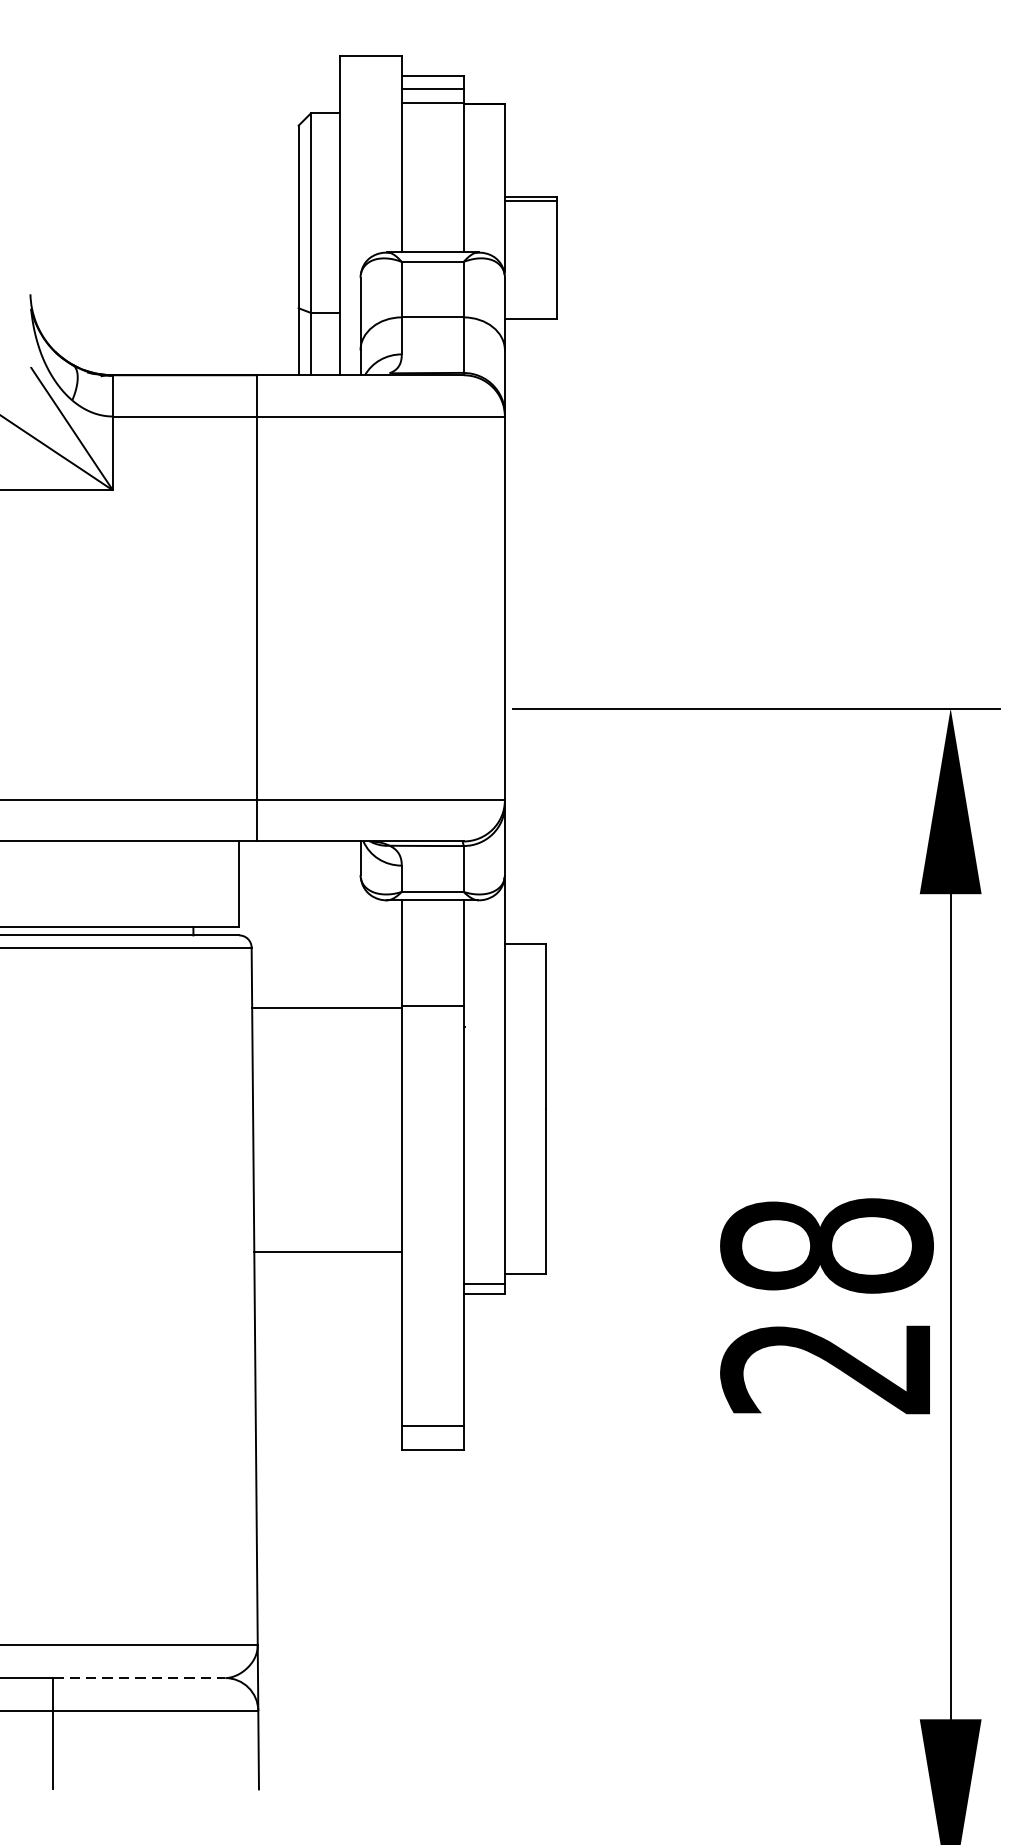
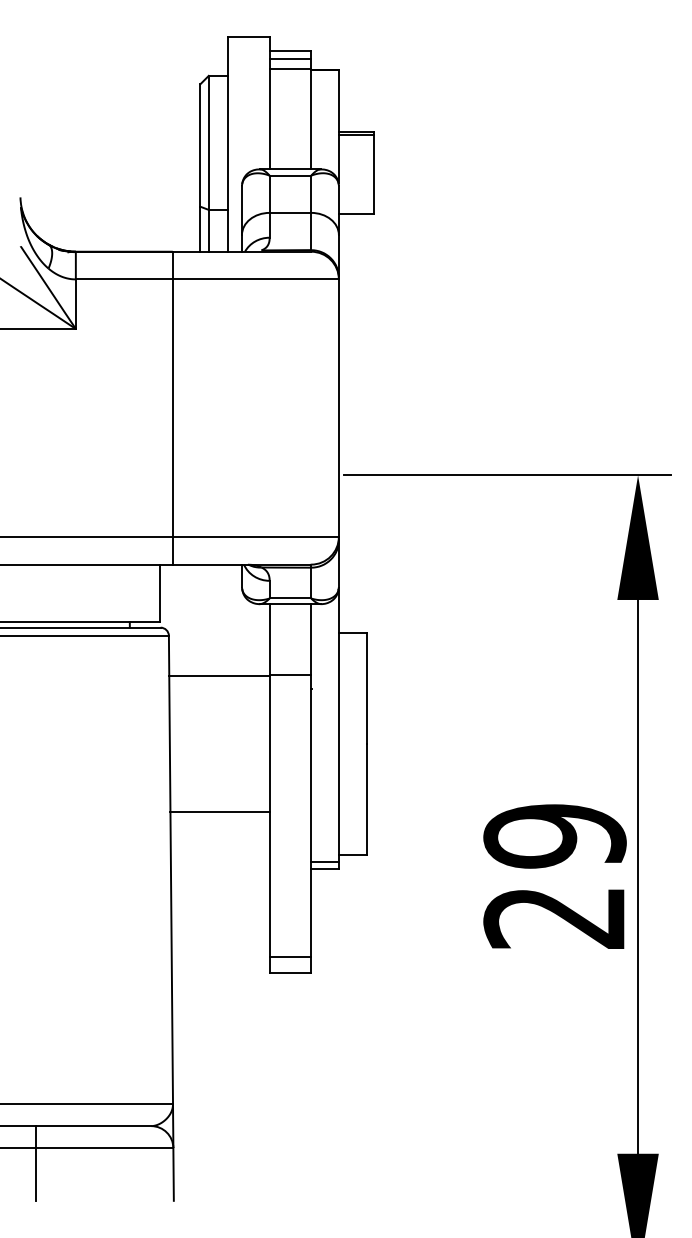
text: (826, 1246) -> (554, 836), 28 -> 29
line: (327, 1251) -> (219, 811), moved
line: (139, 1678) -> (93, 1126), dashed -> solid

